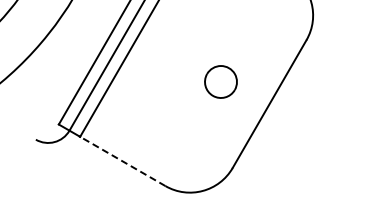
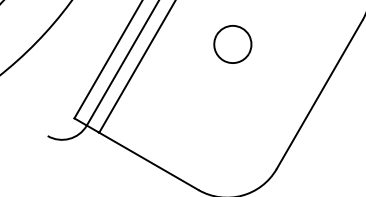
part: (220, 81) -> (232, 43), moved
line: (122, 161) -> (148, 161), dashed -> solid

